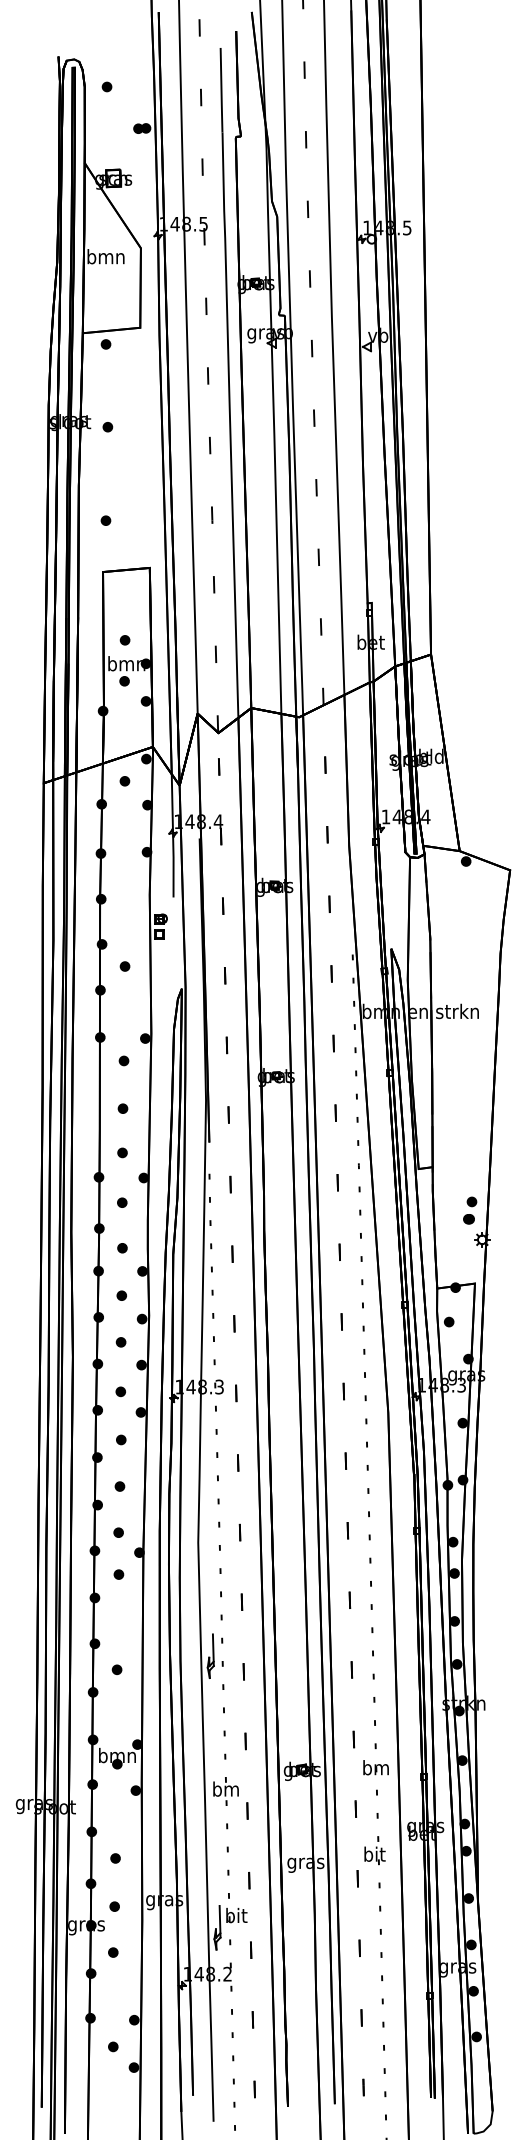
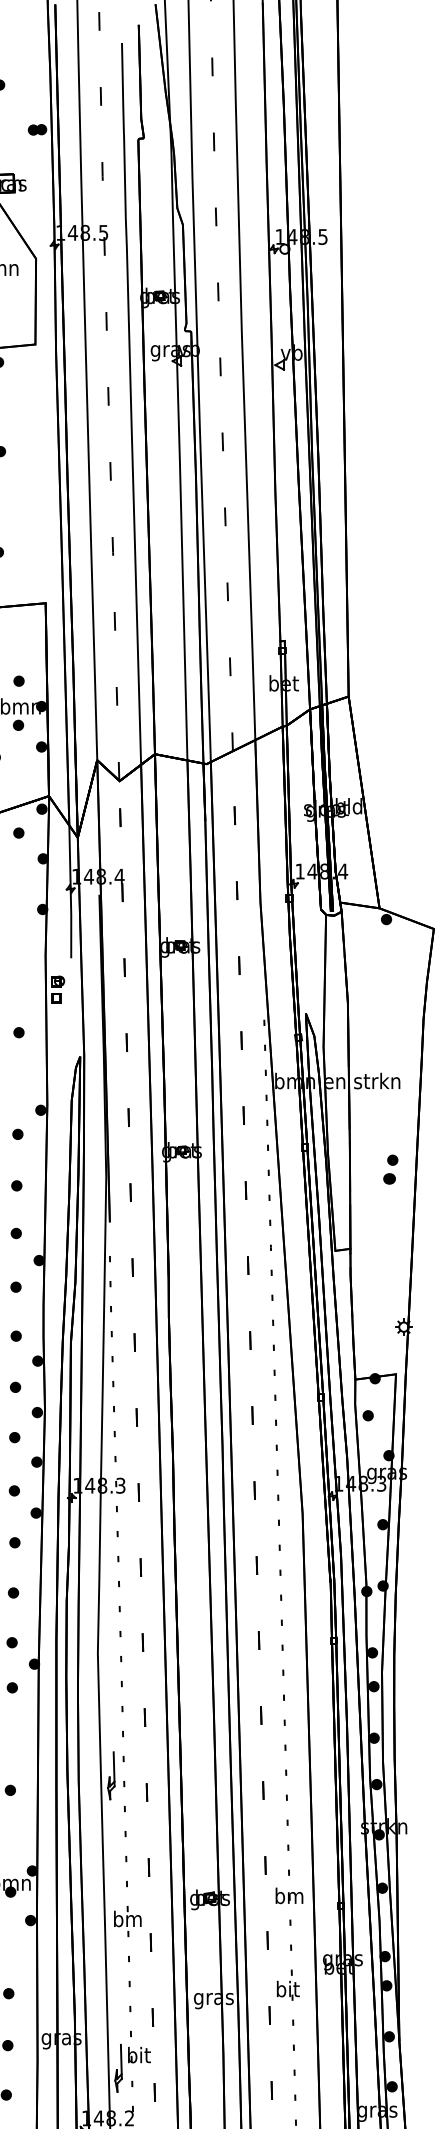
part: (470, 1210) -> (391, 1169), moved

